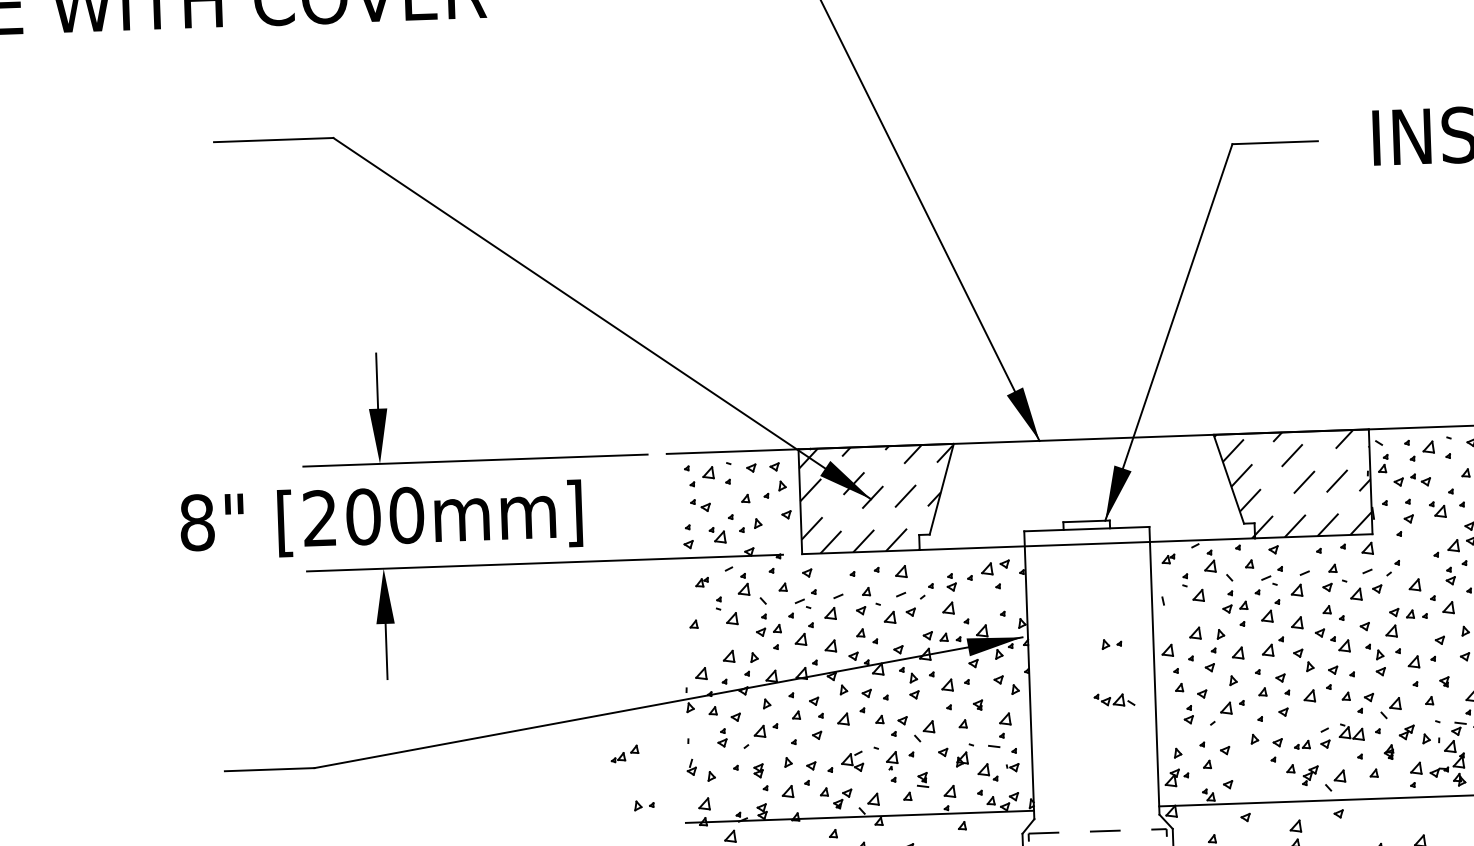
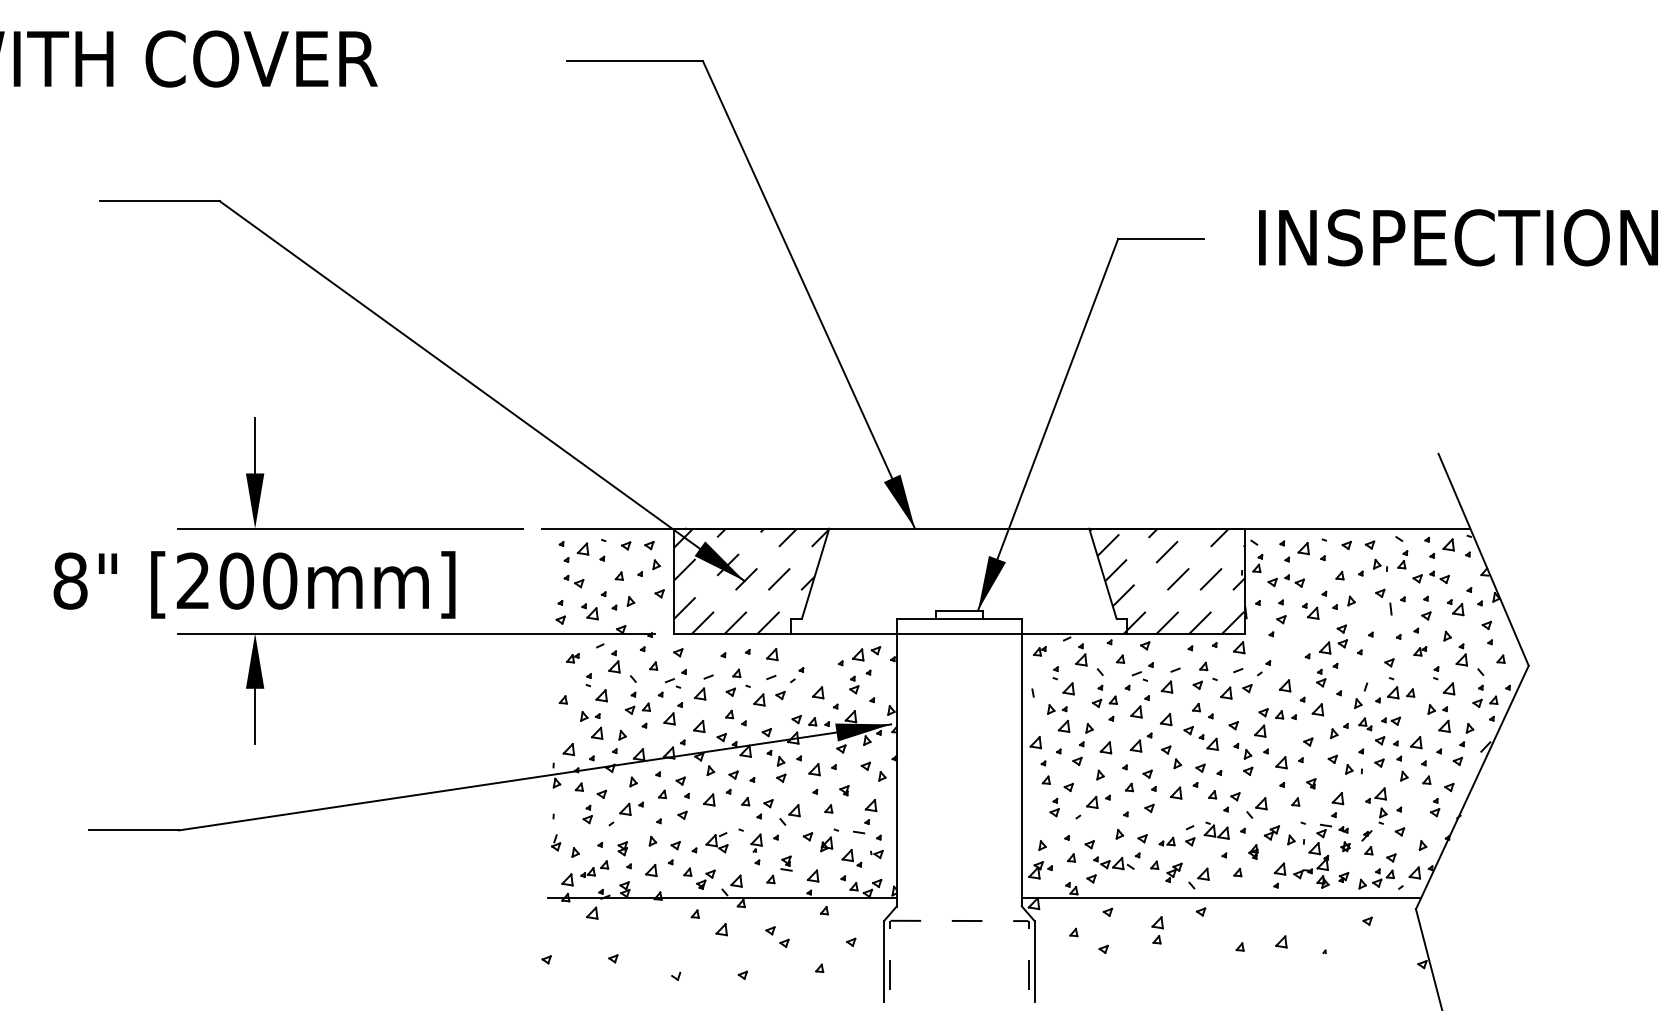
part: (951, 581) -> (854, 684), moved
part: (1112, 644) -> (1057, 709), moved
part: (1114, 700) -> (1113, 863), moved
part: (624, 753) -> (594, 868), moved
part: (644, 805) -> (590, 716), moved

